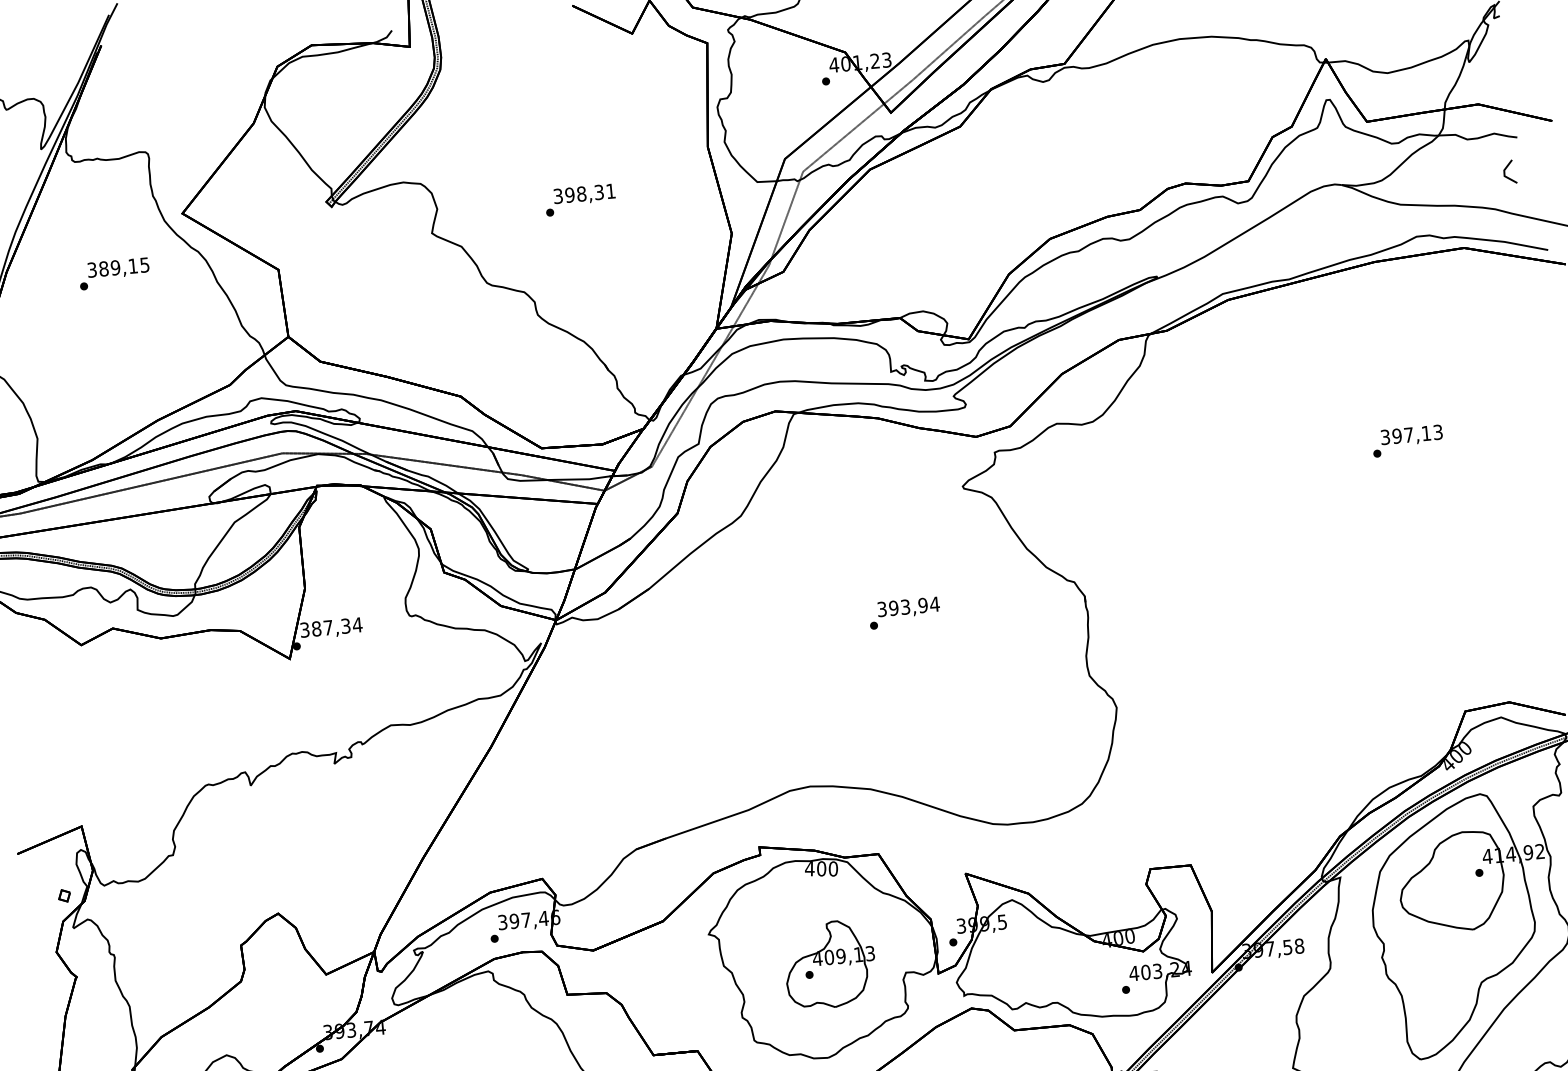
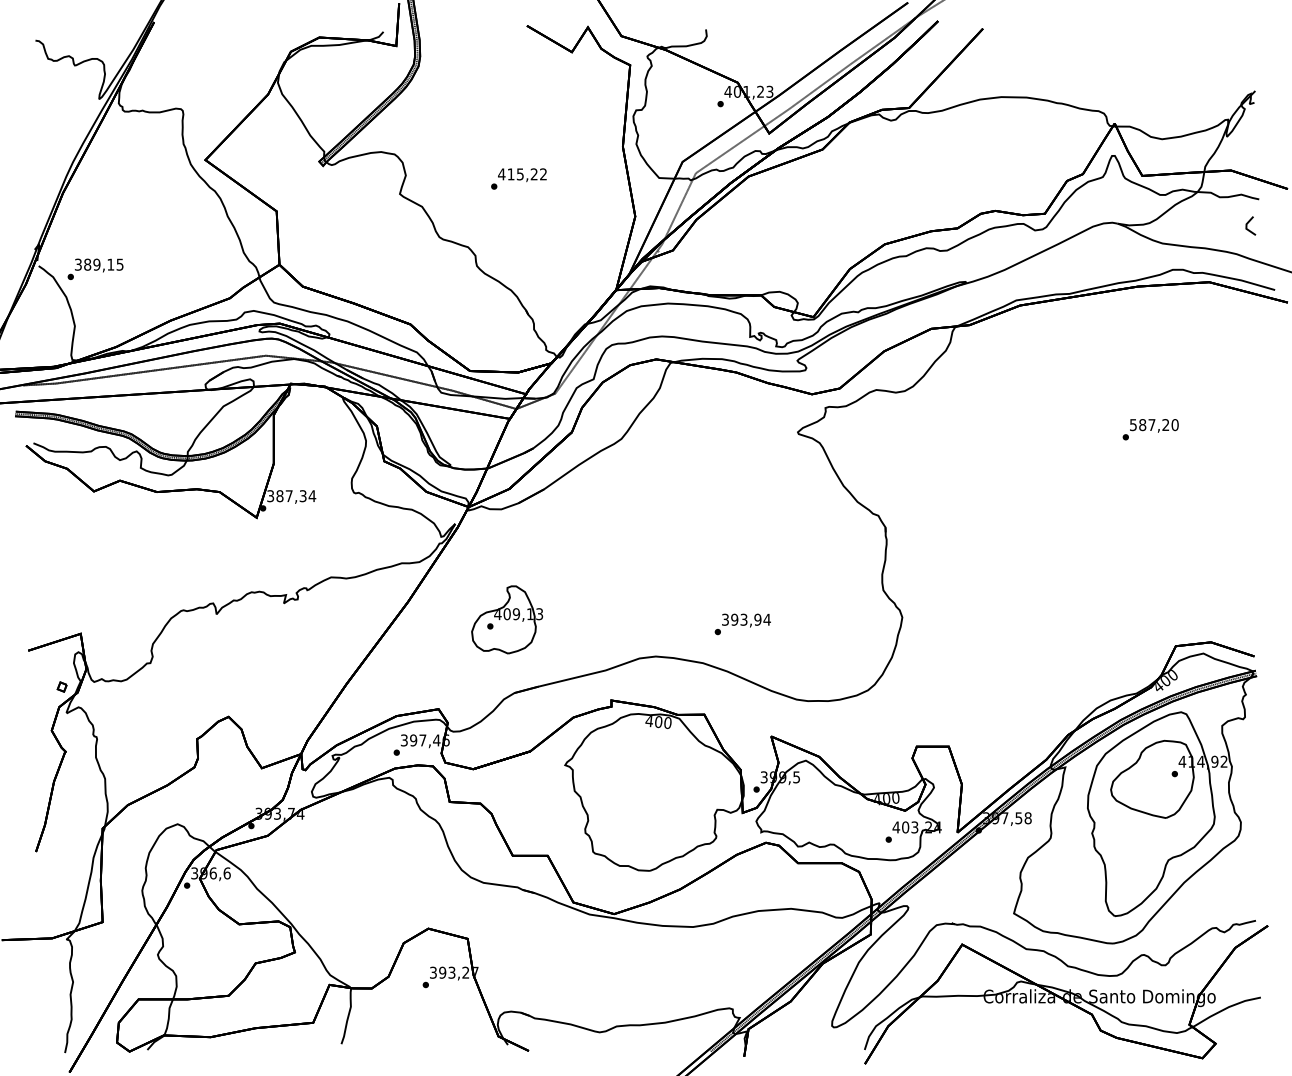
text: (584, 193) -> (522, 174), 398,31 -> 415,22
text: (114, 272) -> (95, 268), moved
text: (1412, 435) -> (1154, 425), 397,13 -> 587,20
text: (904, 613) -> (742, 624), moved
part: (830, 964) -> (507, 619), moved

